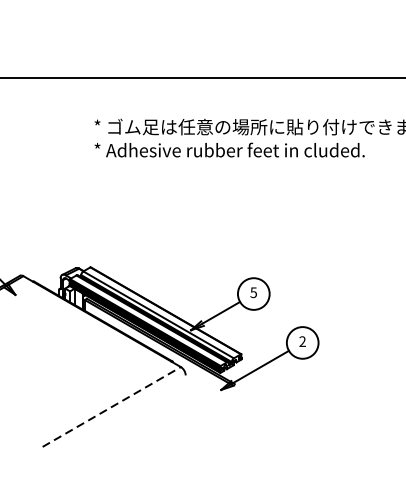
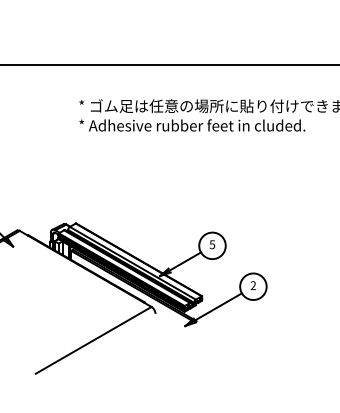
line: (111, 407) -> (93, 340), dashed -> solid

